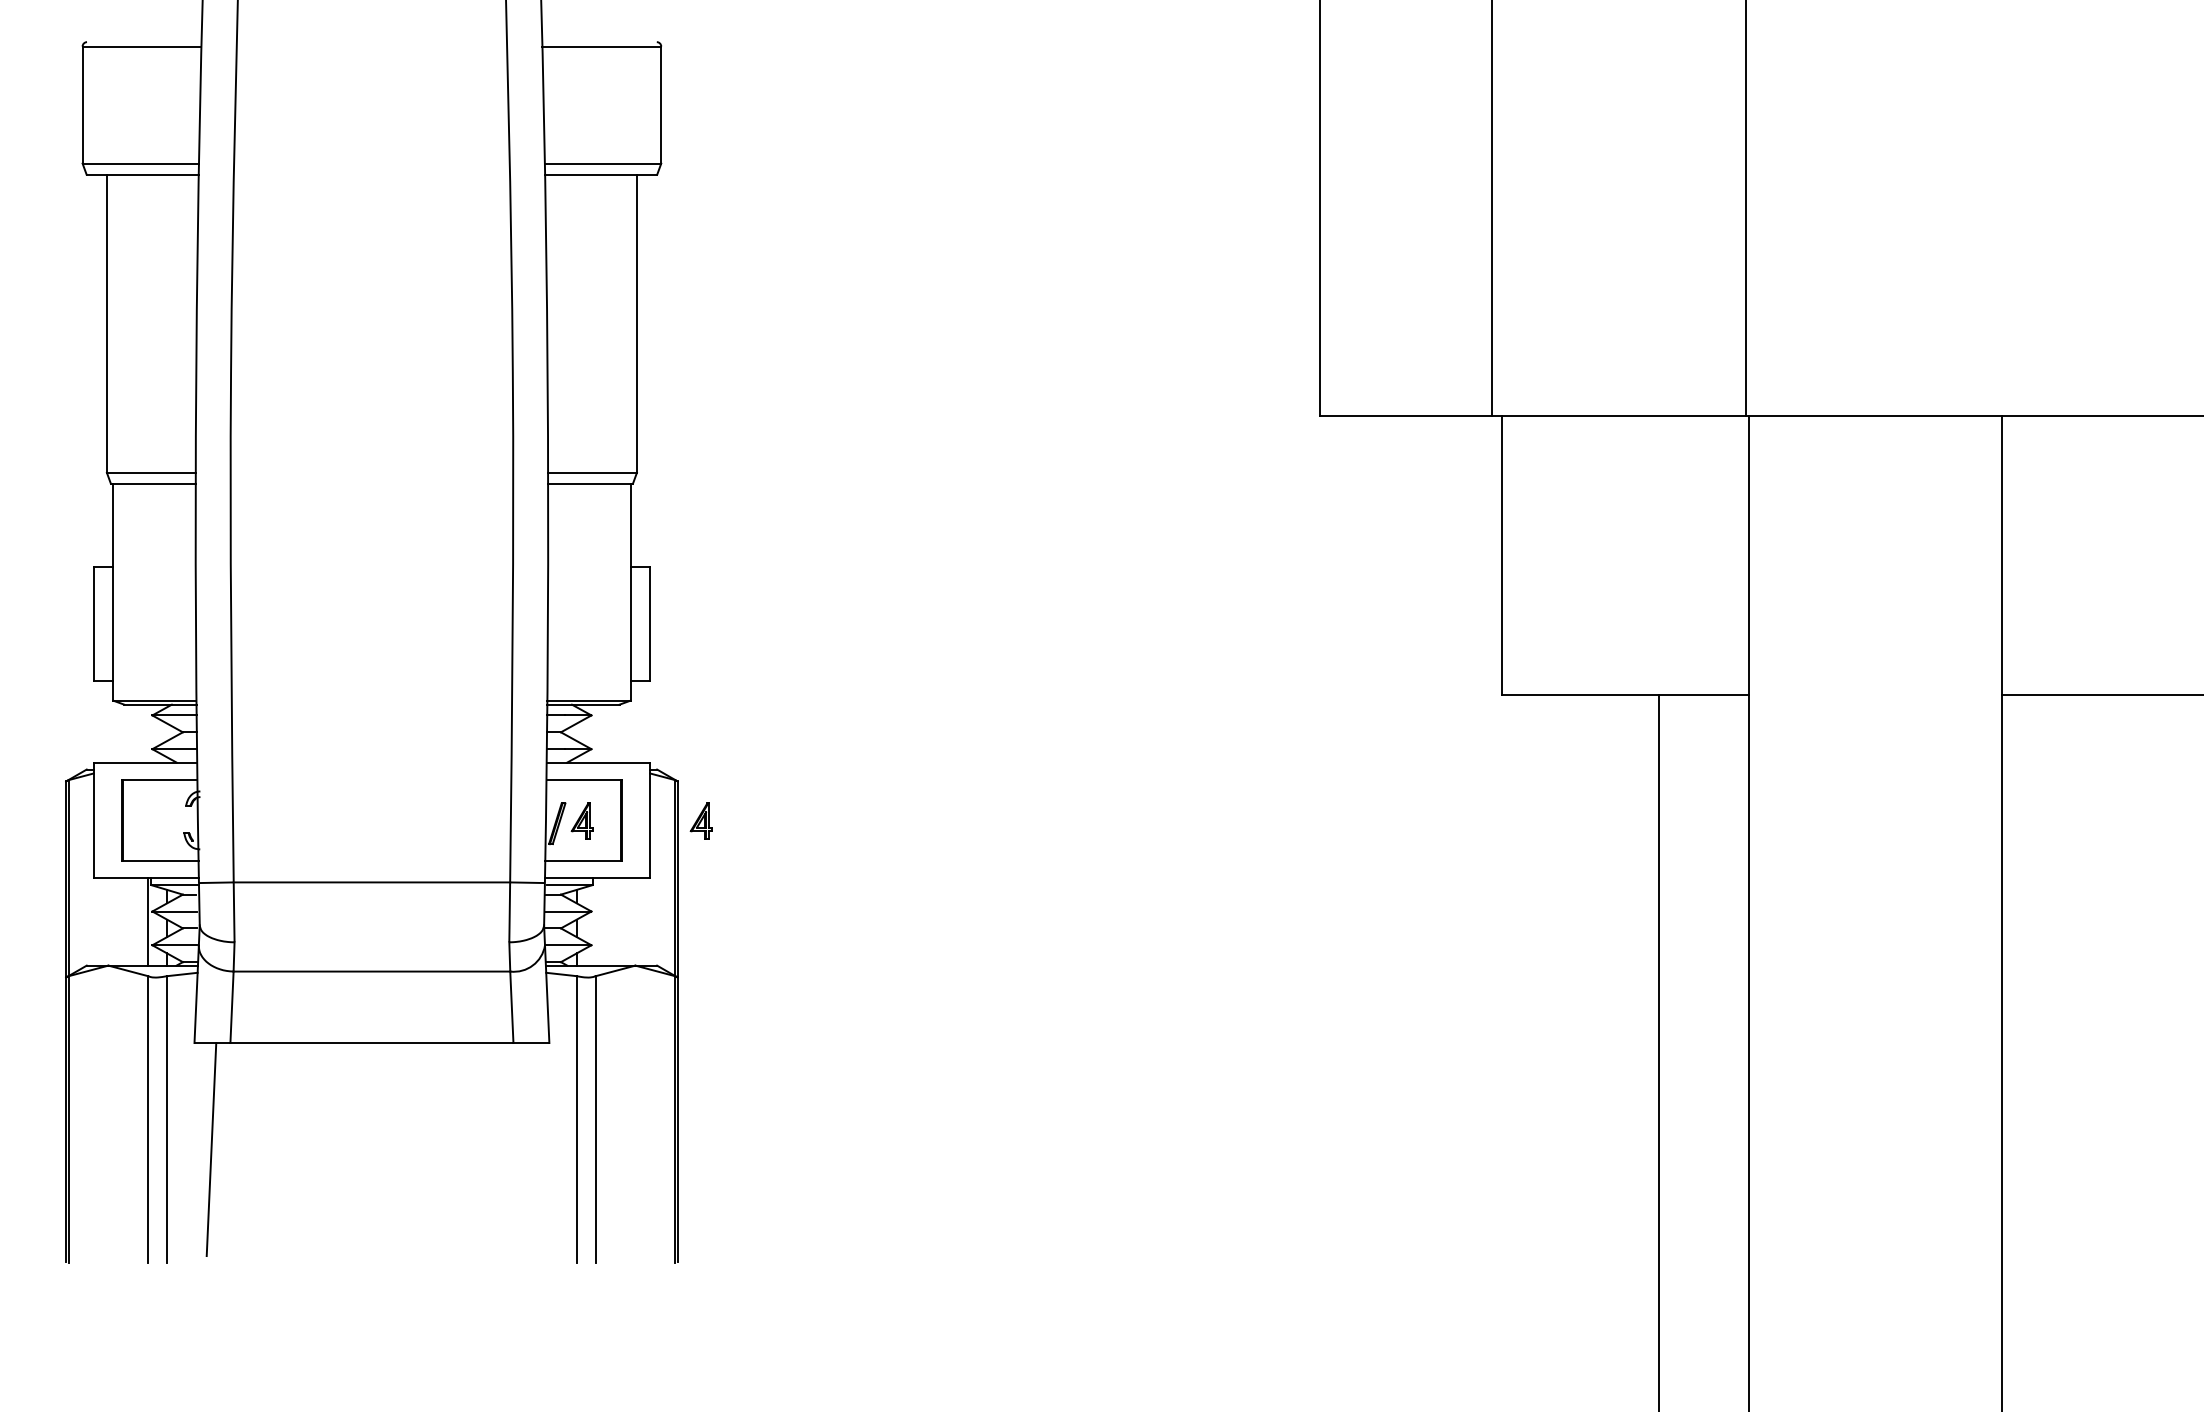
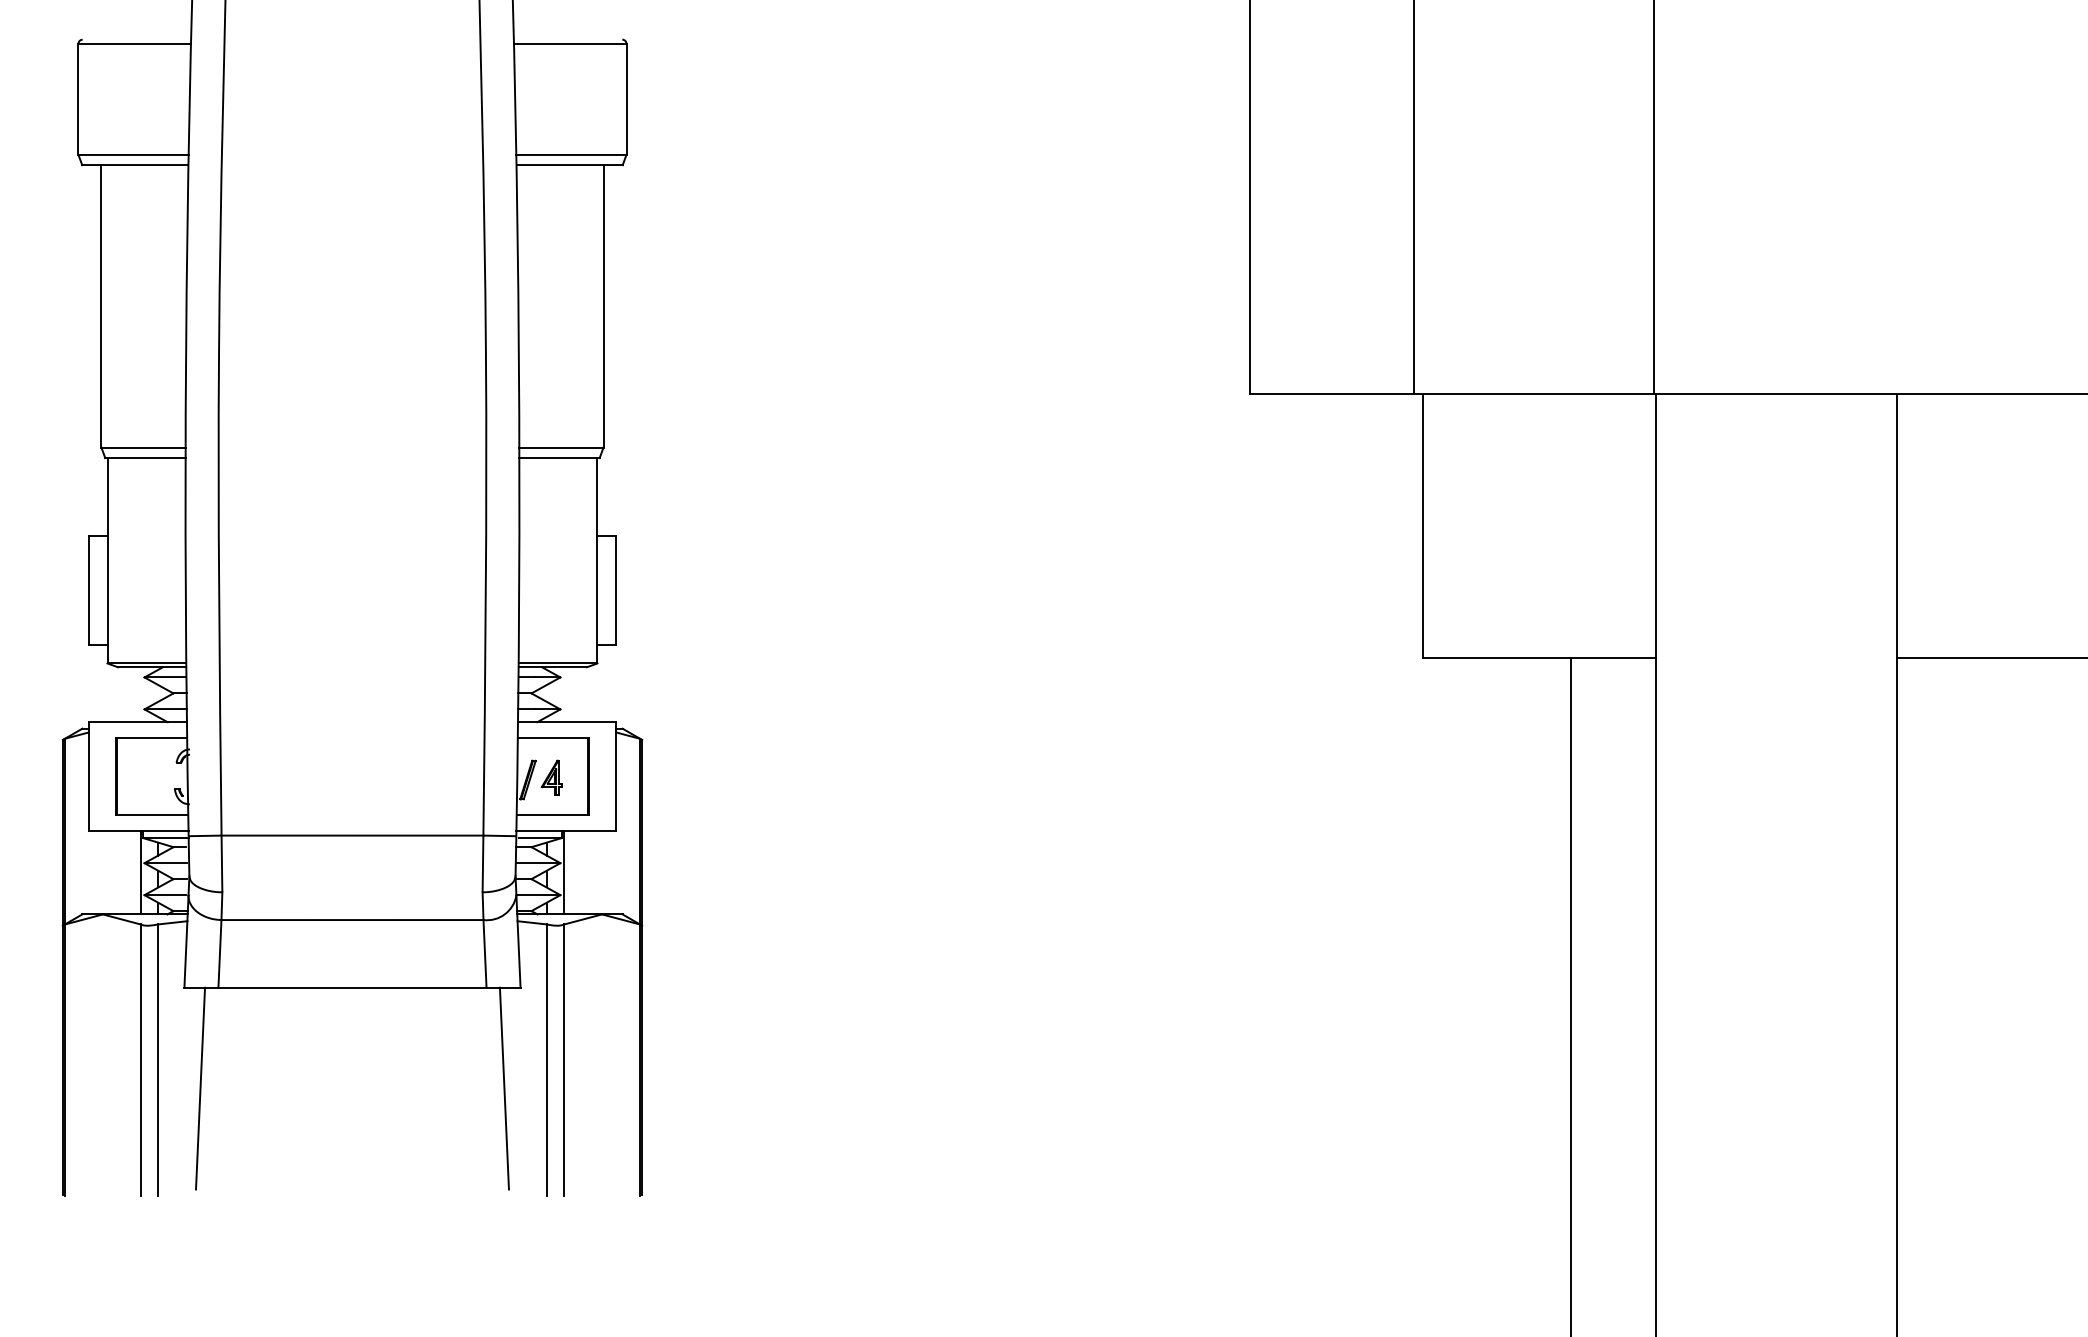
part: (700, 820) -> (663, 776), removed
line: (595, 920) -> (564, 871), added
line: (532, 1149) -> (504, 1088), added

